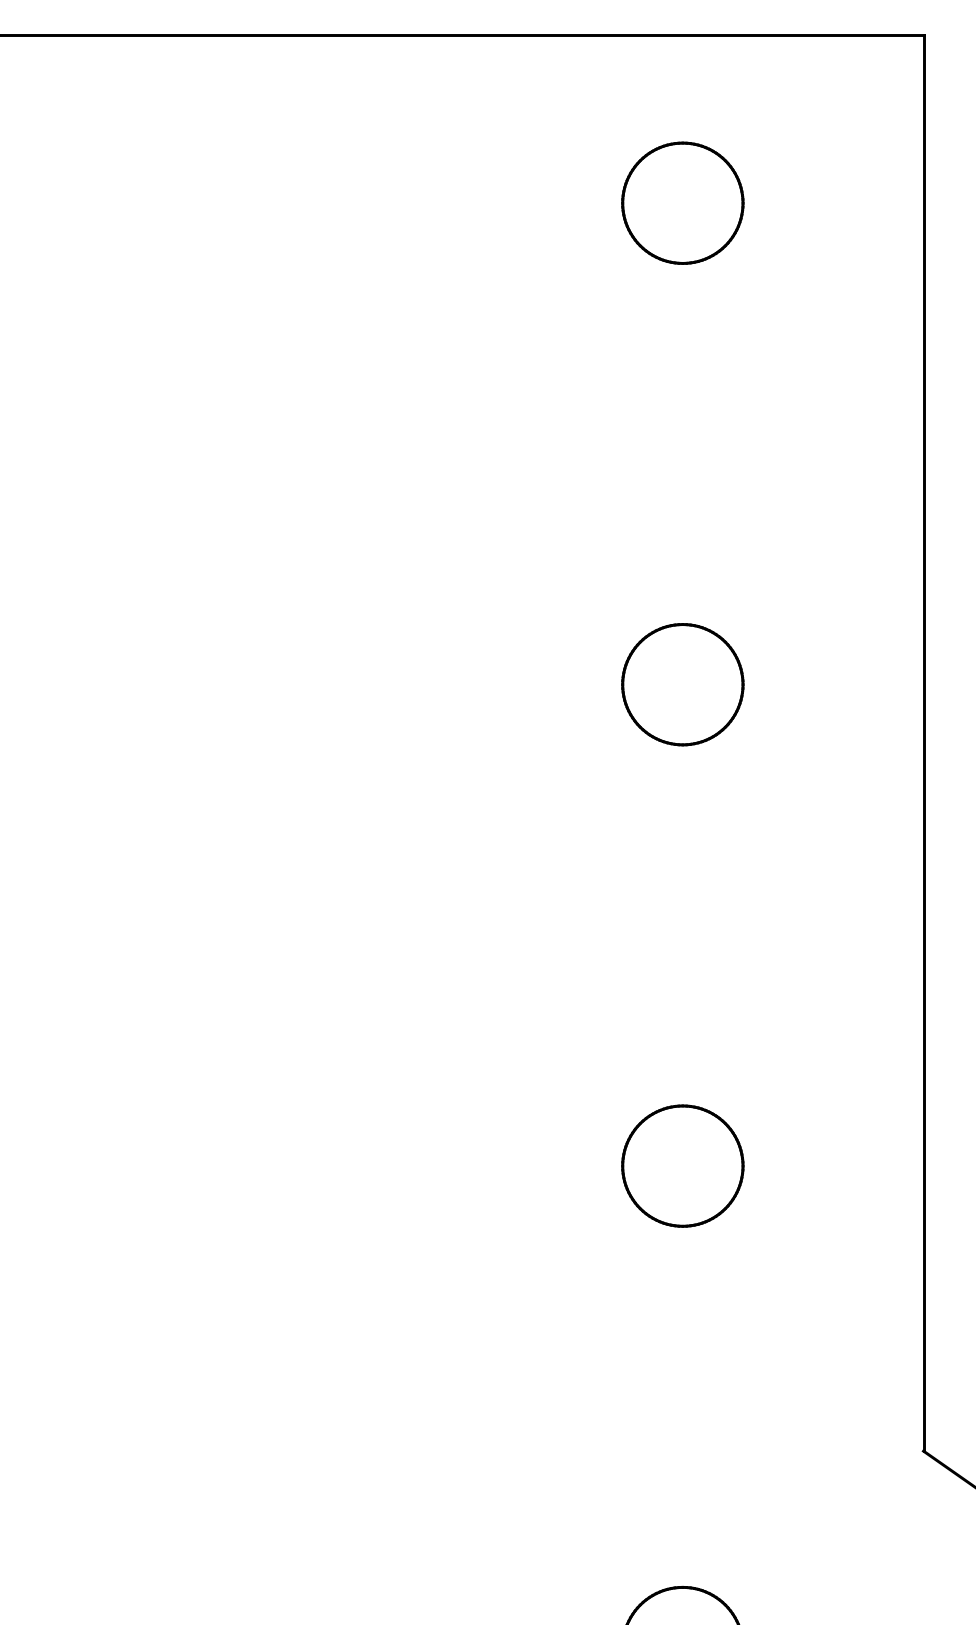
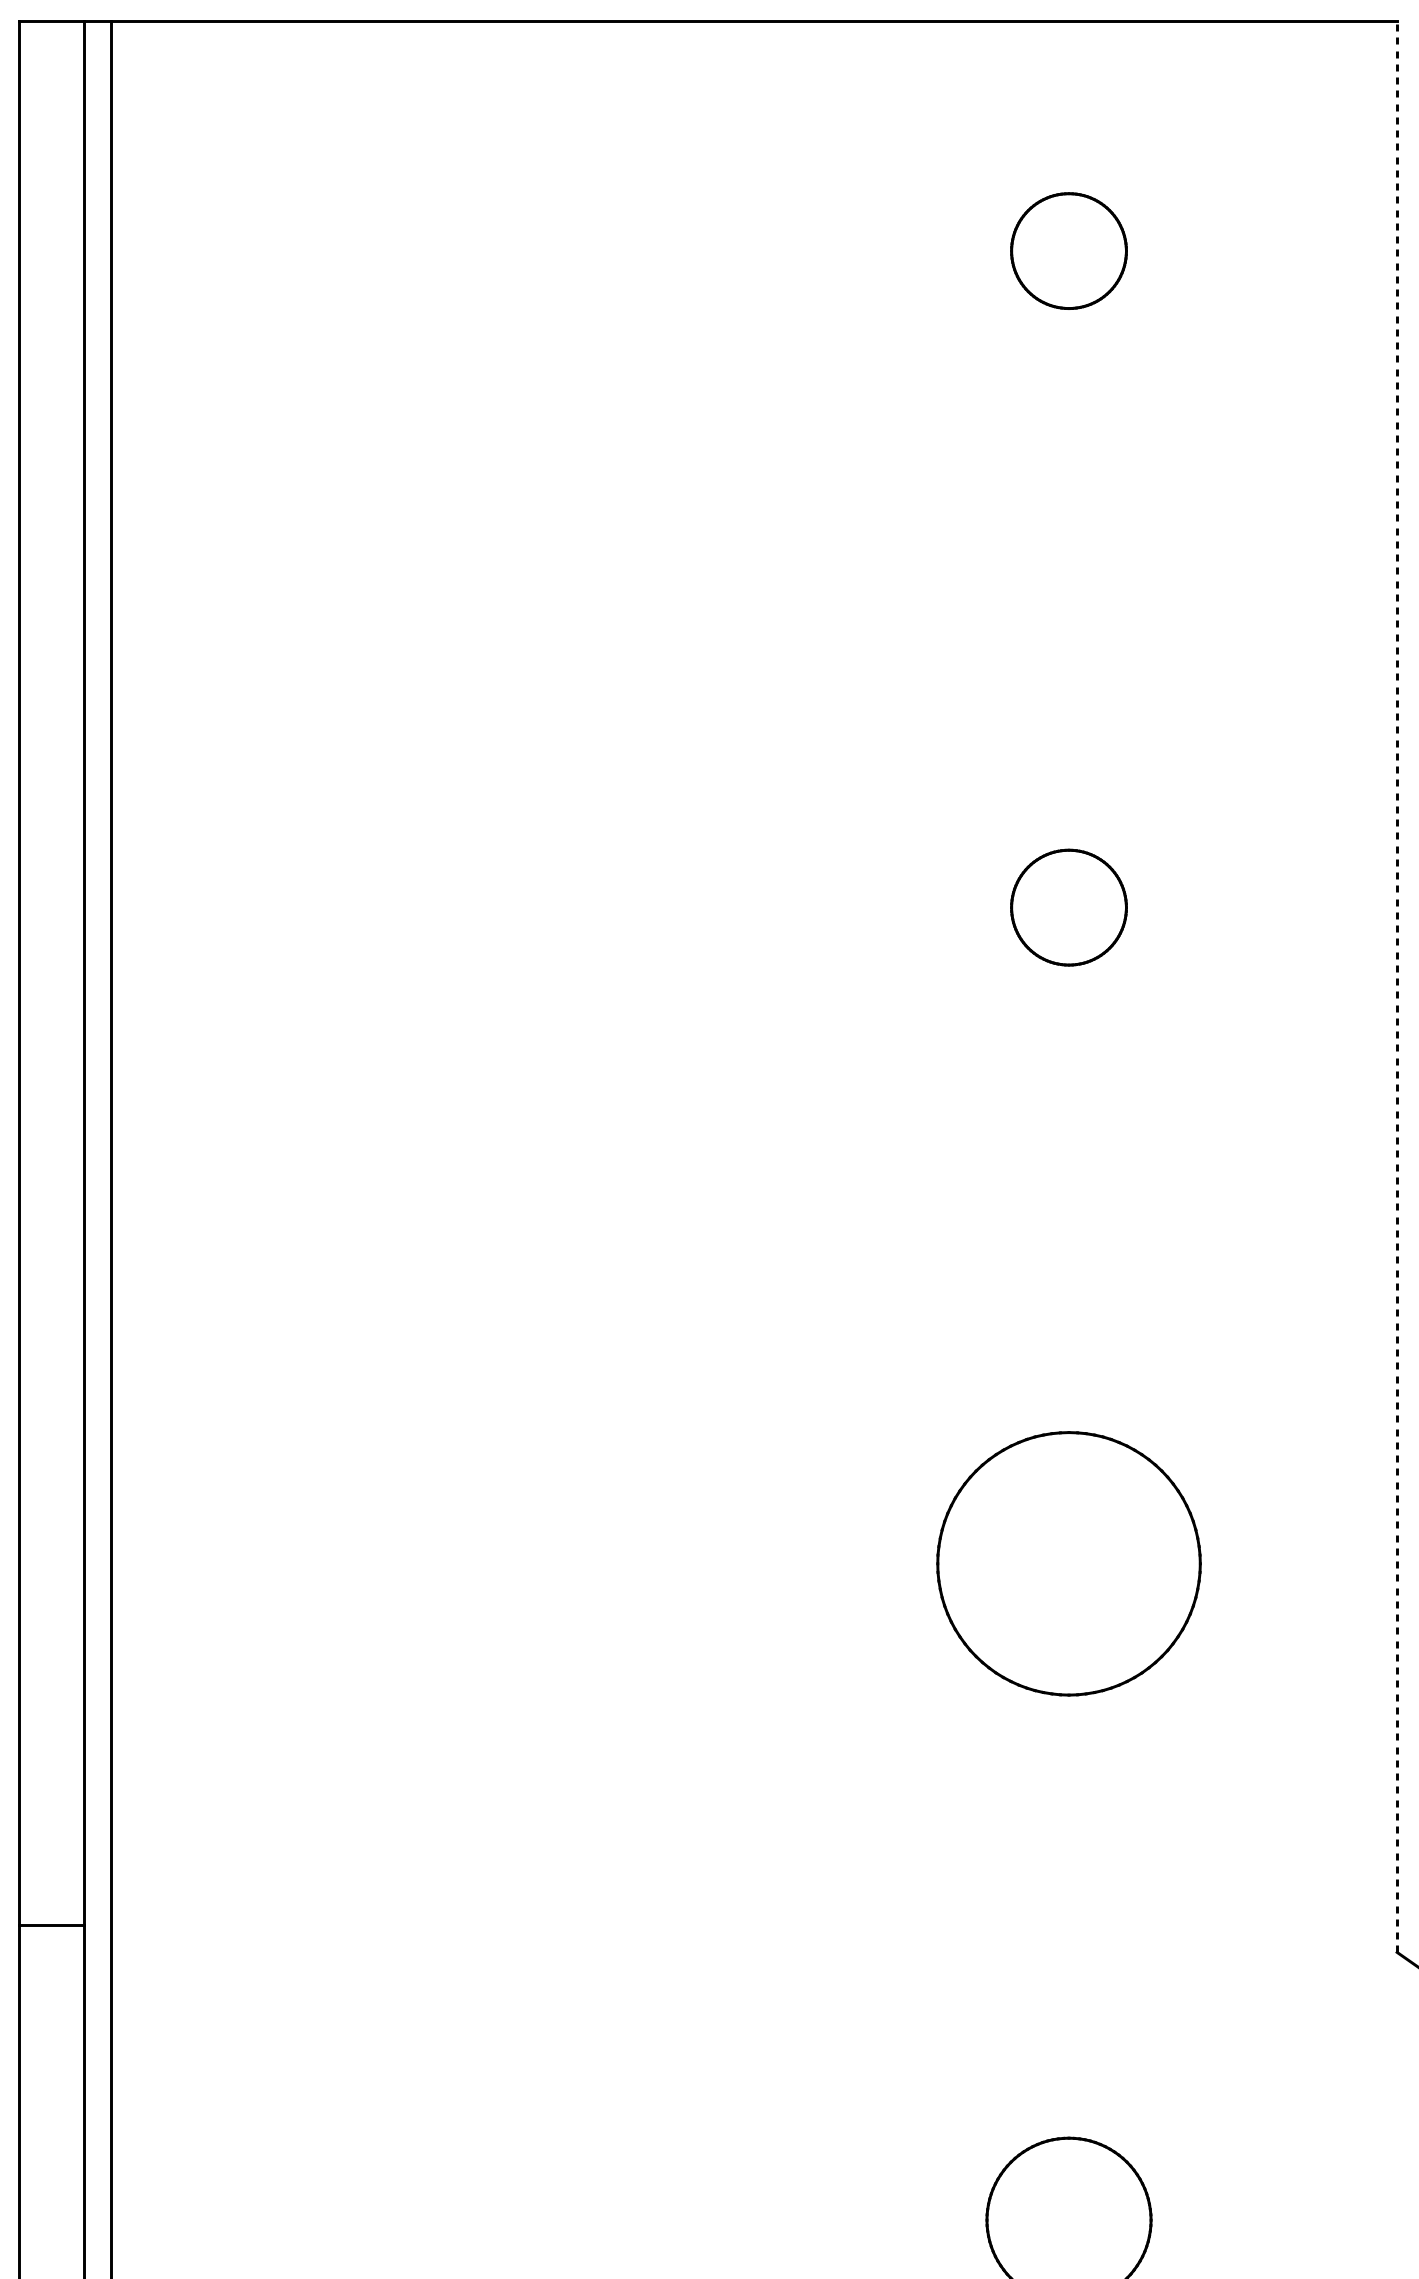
part: (682, 202) -> (1068, 250), size x0.7
part: (682, 684) -> (1068, 907), size x0.7
line: (923, 742) -> (1397, 986), solid -> dashed
part: (682, 1165) -> (1068, 1563), size x1.6

